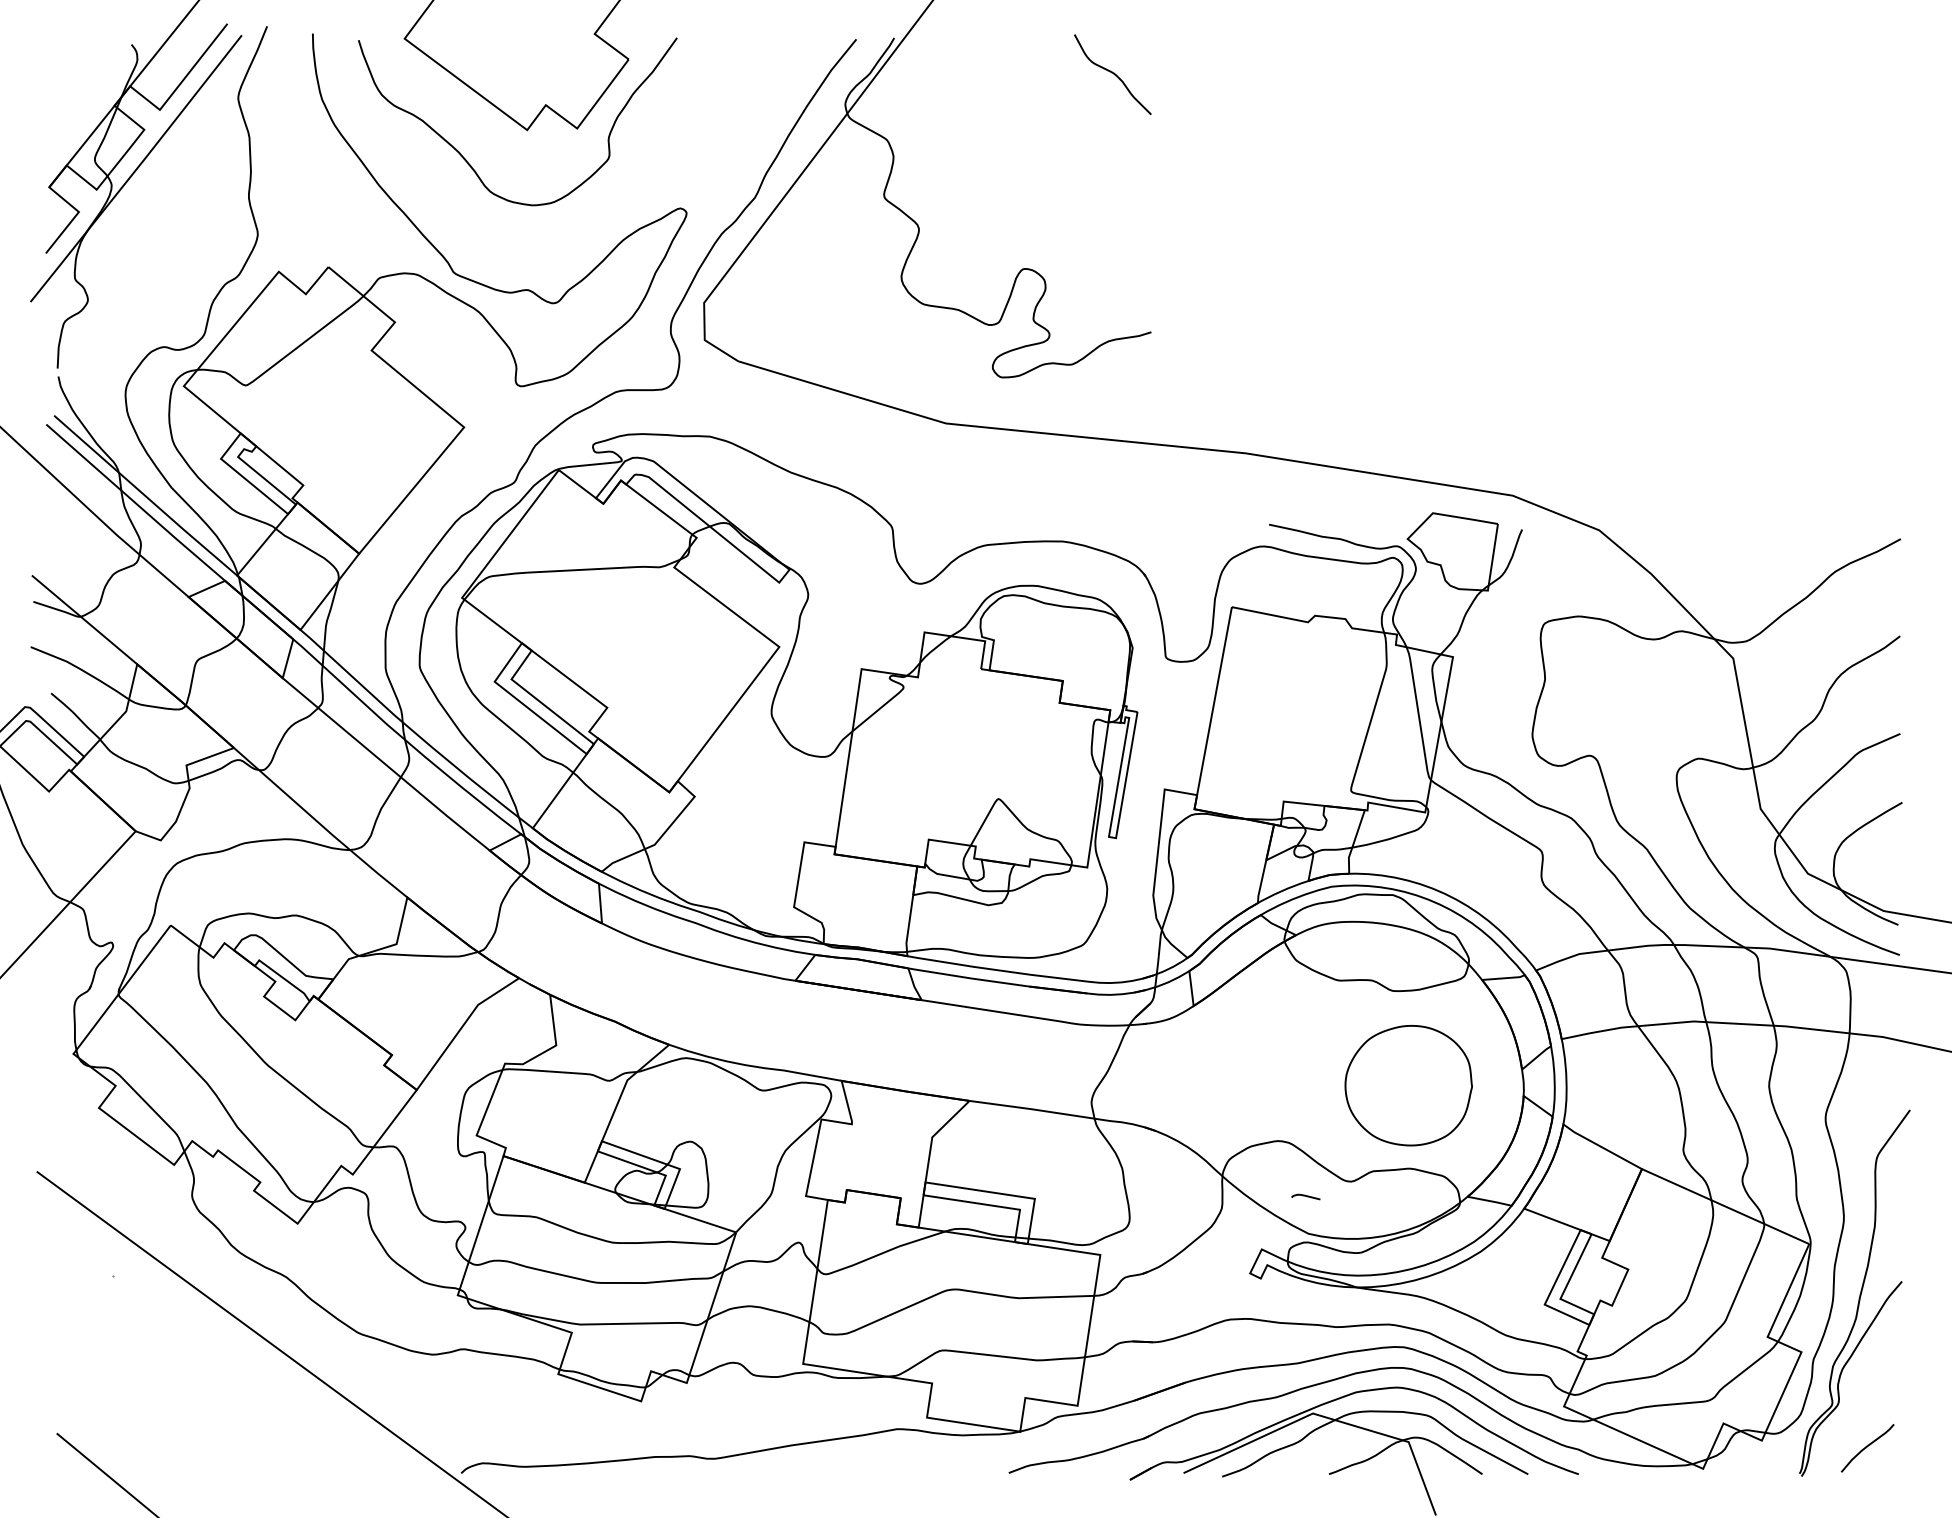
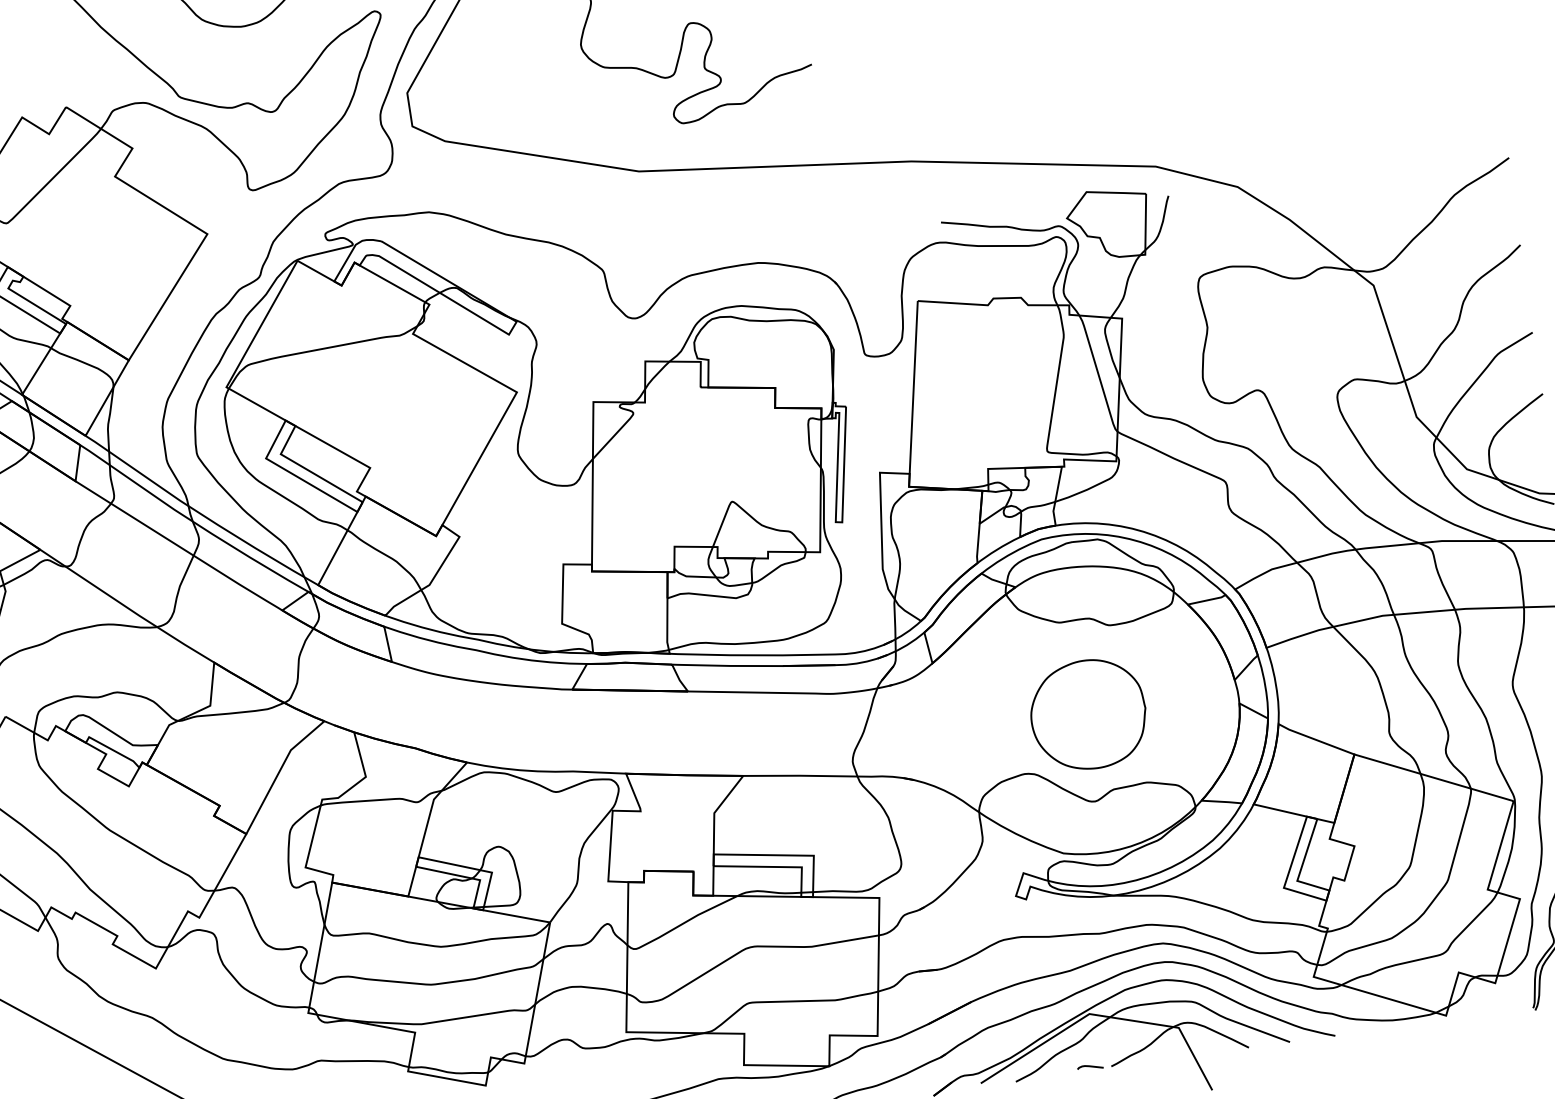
part: (1408, 1085) -> (1088, 714), moved
curve: (1305, 1196) -> (1089, 1066), moved

